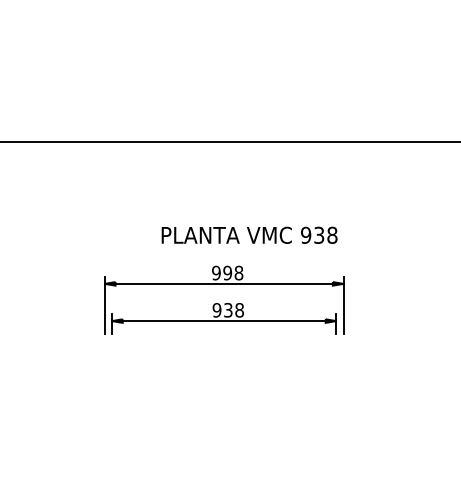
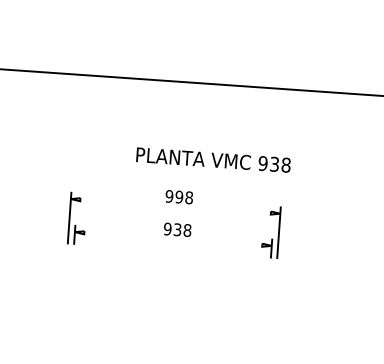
text: (249, 234) -> (213, 159), moved
line: (223, 283) -> (175, 206), removed
line: (223, 321) -> (172, 239), removed

